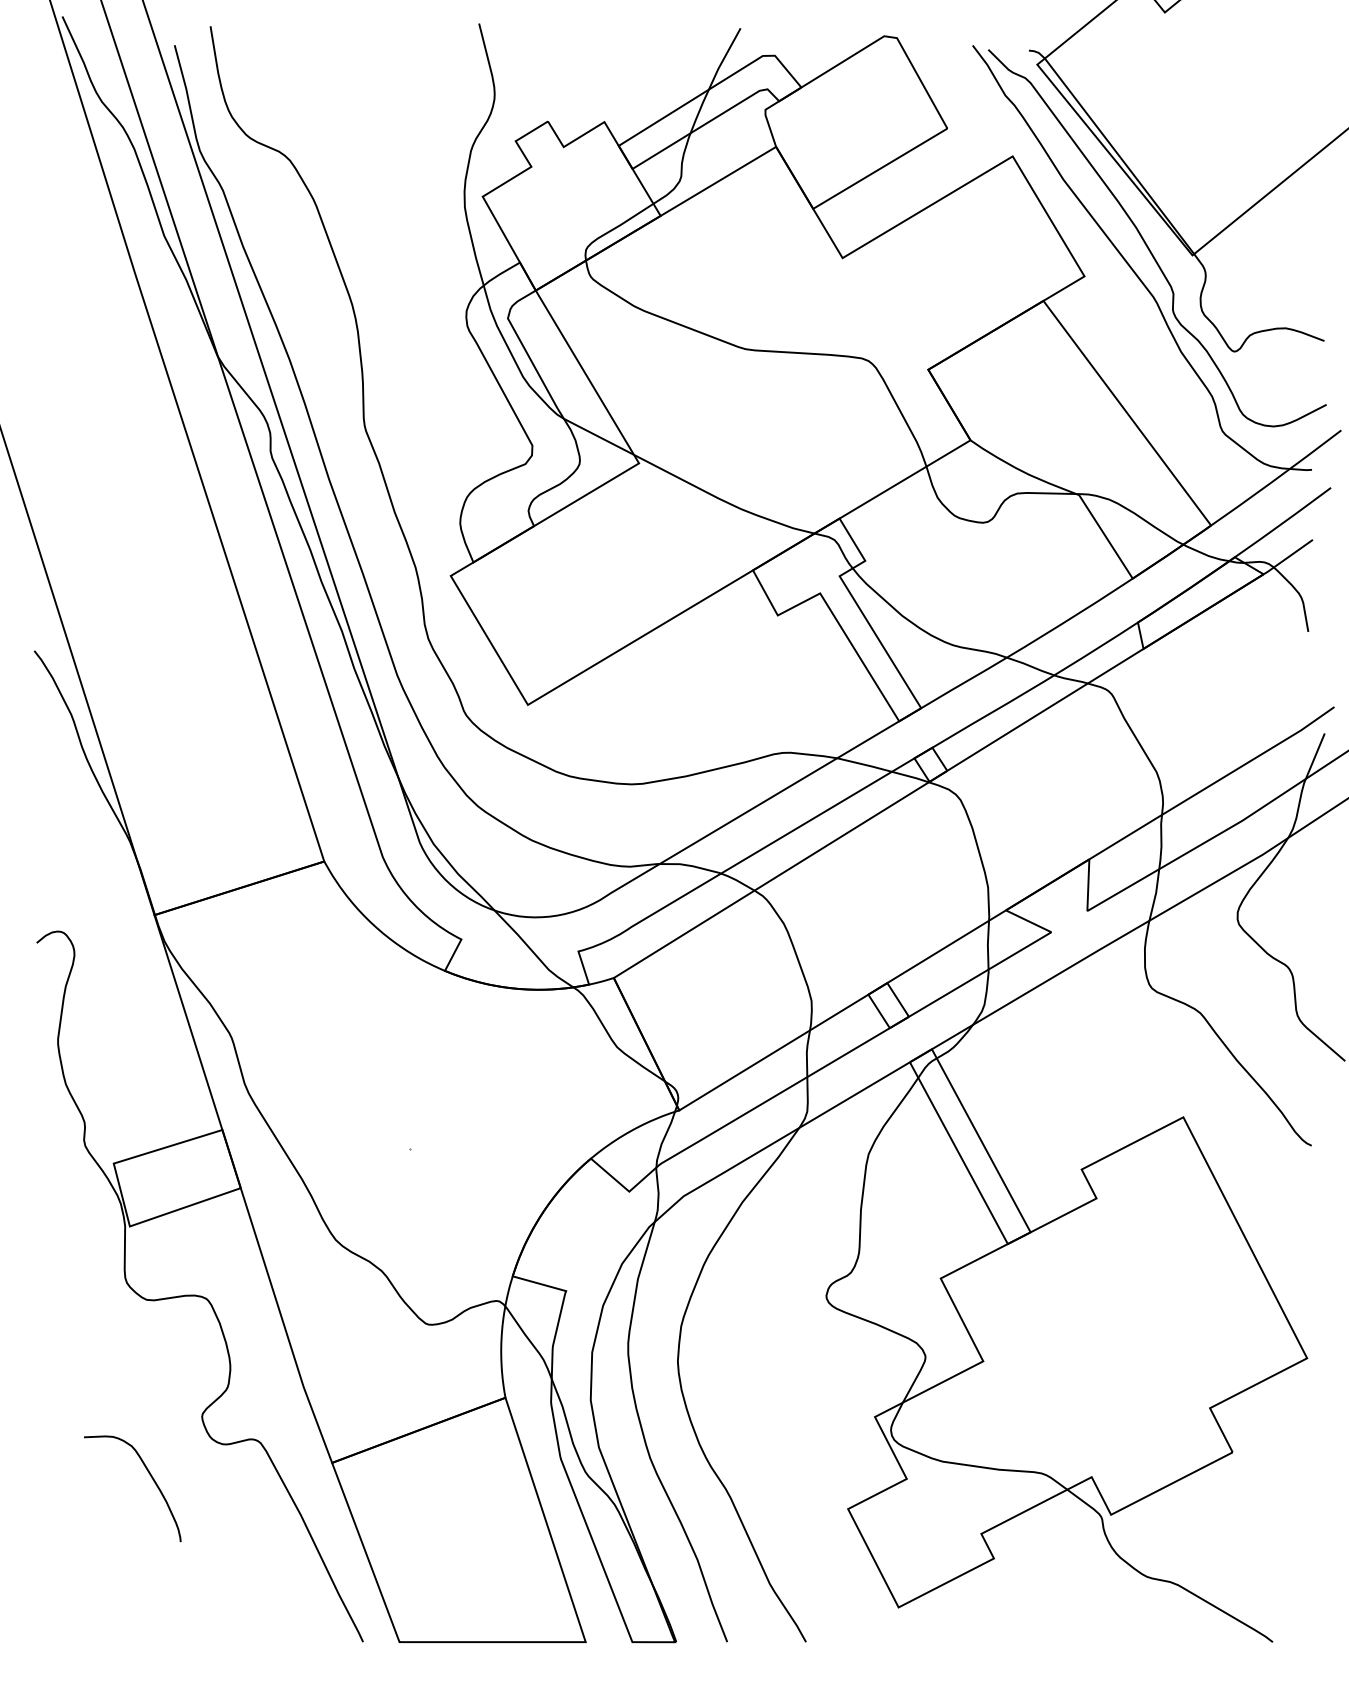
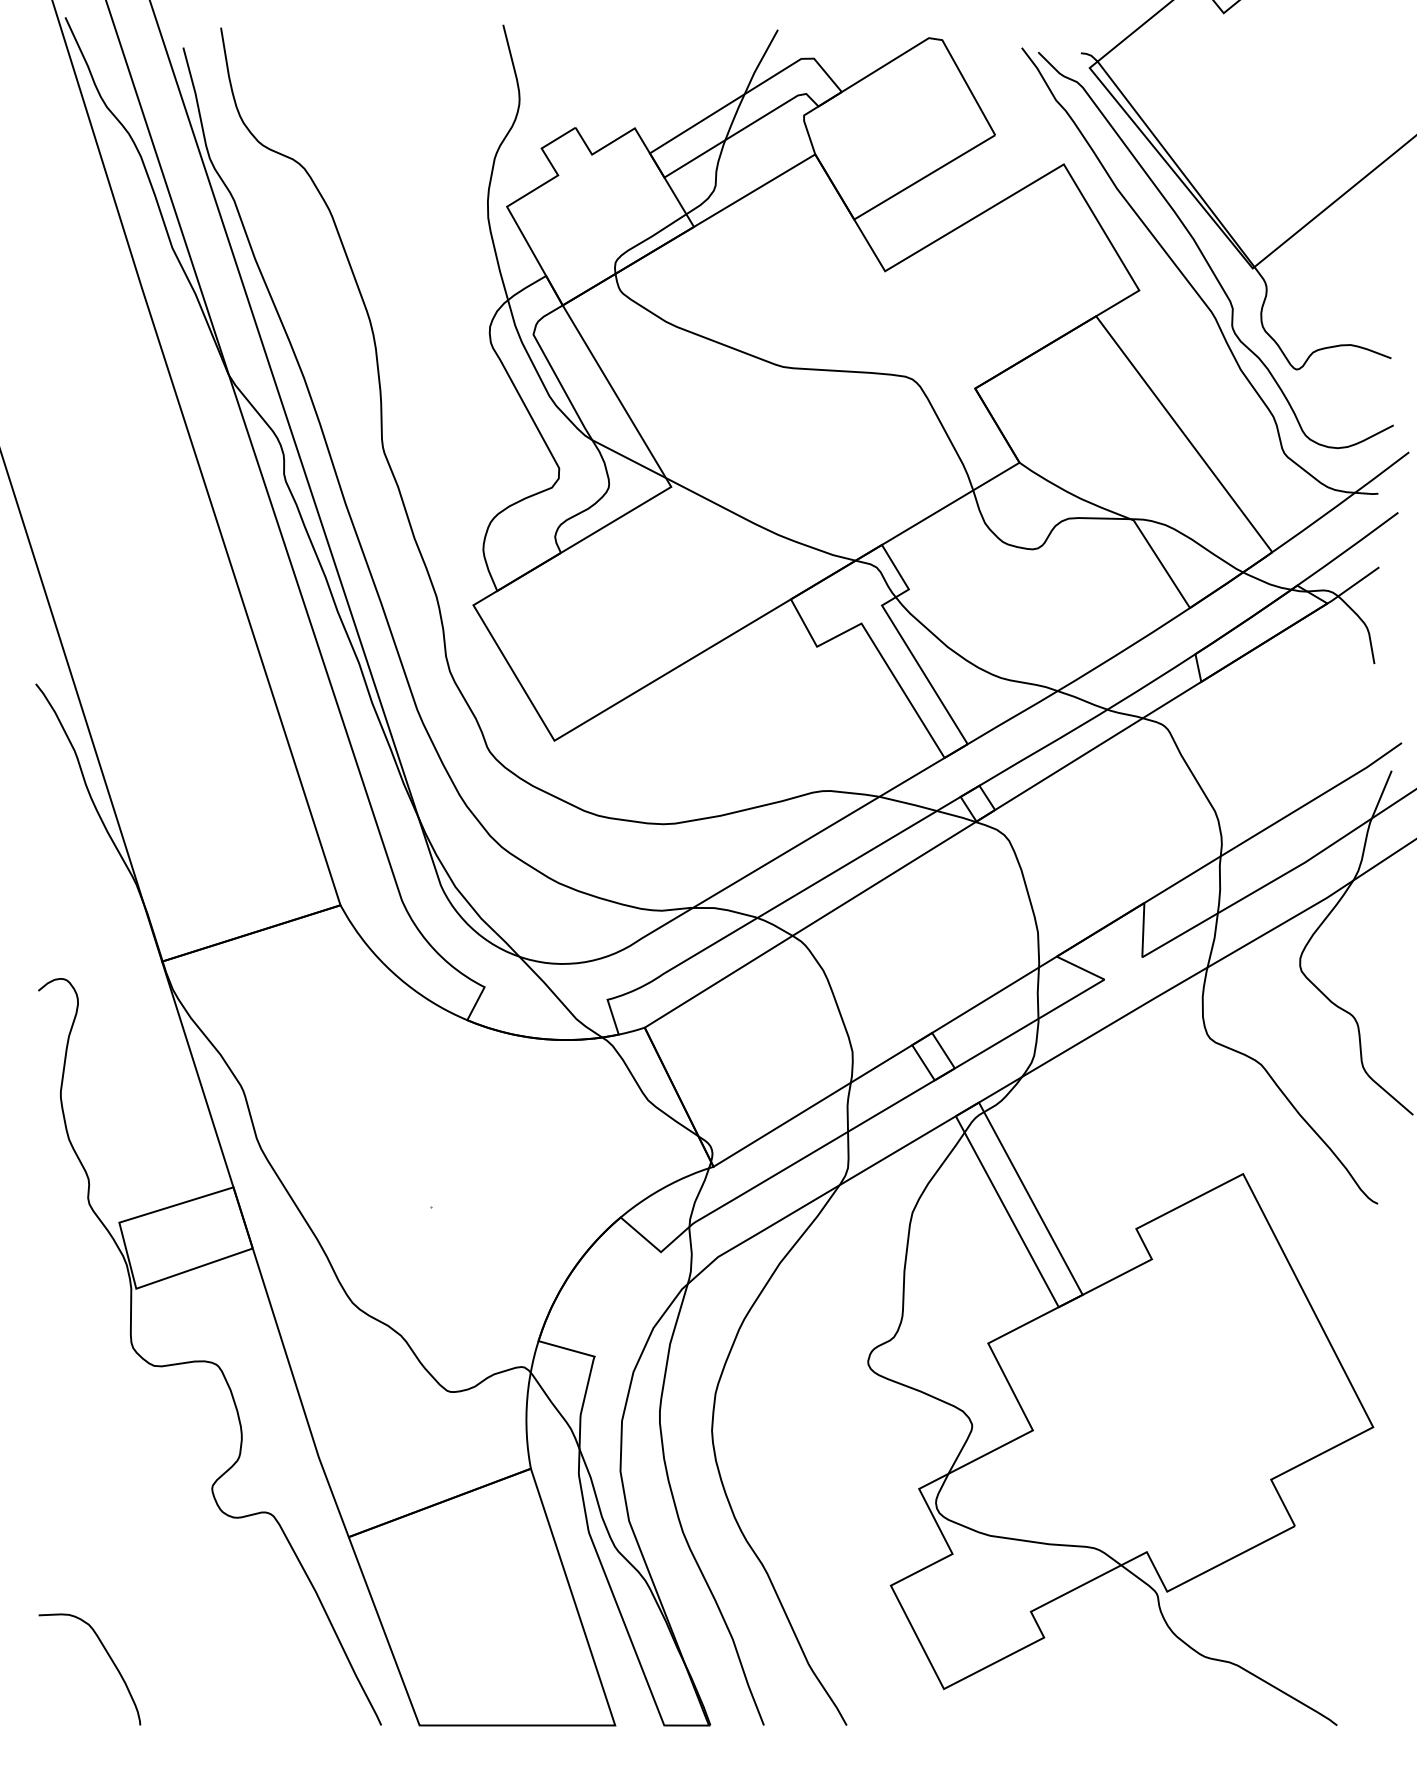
curve: (151, 1478) -> (109, 1658), moved

